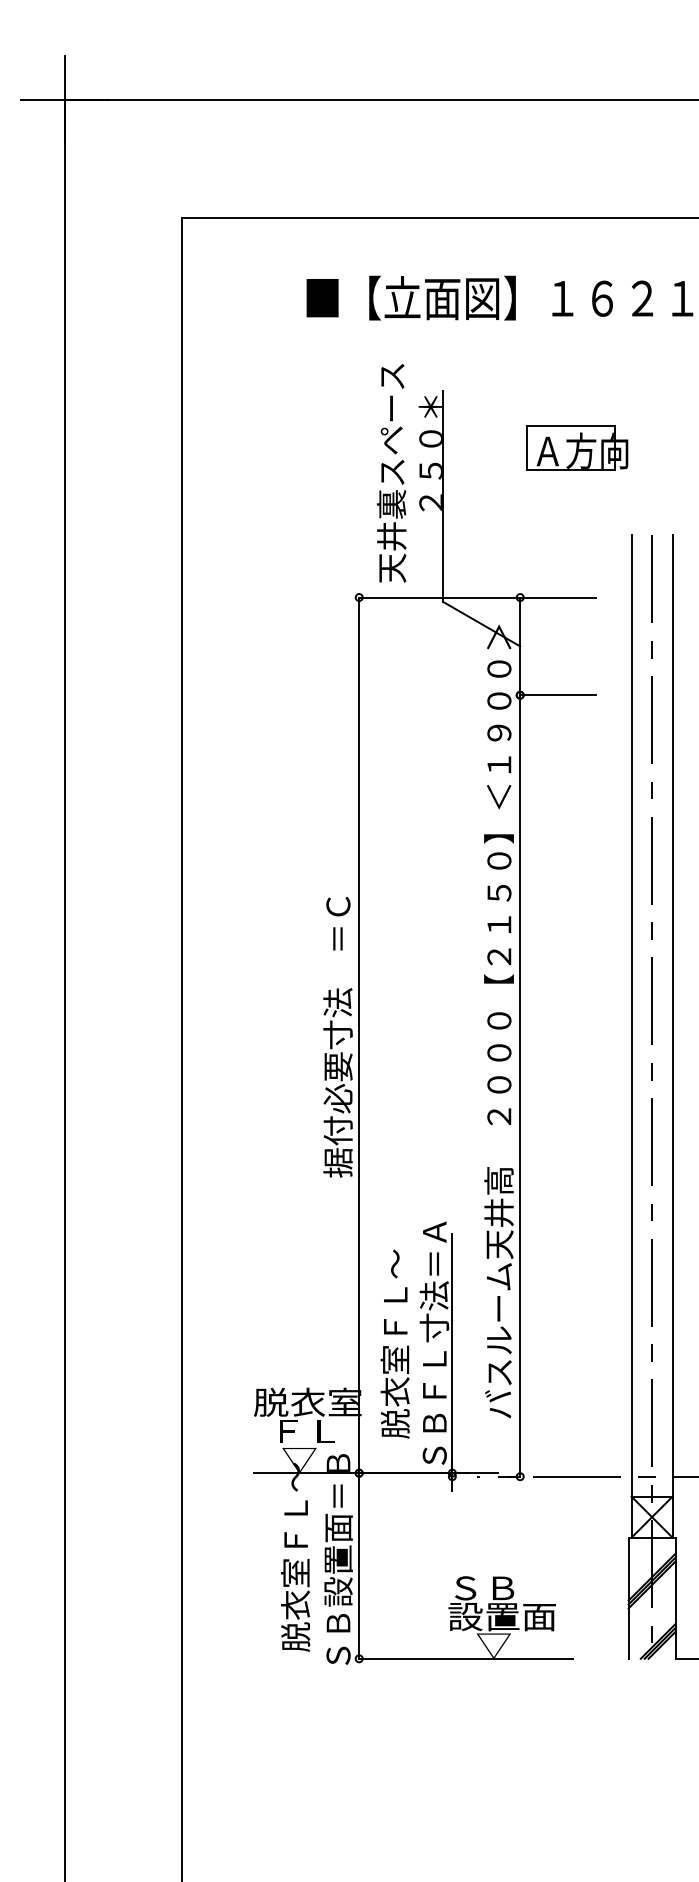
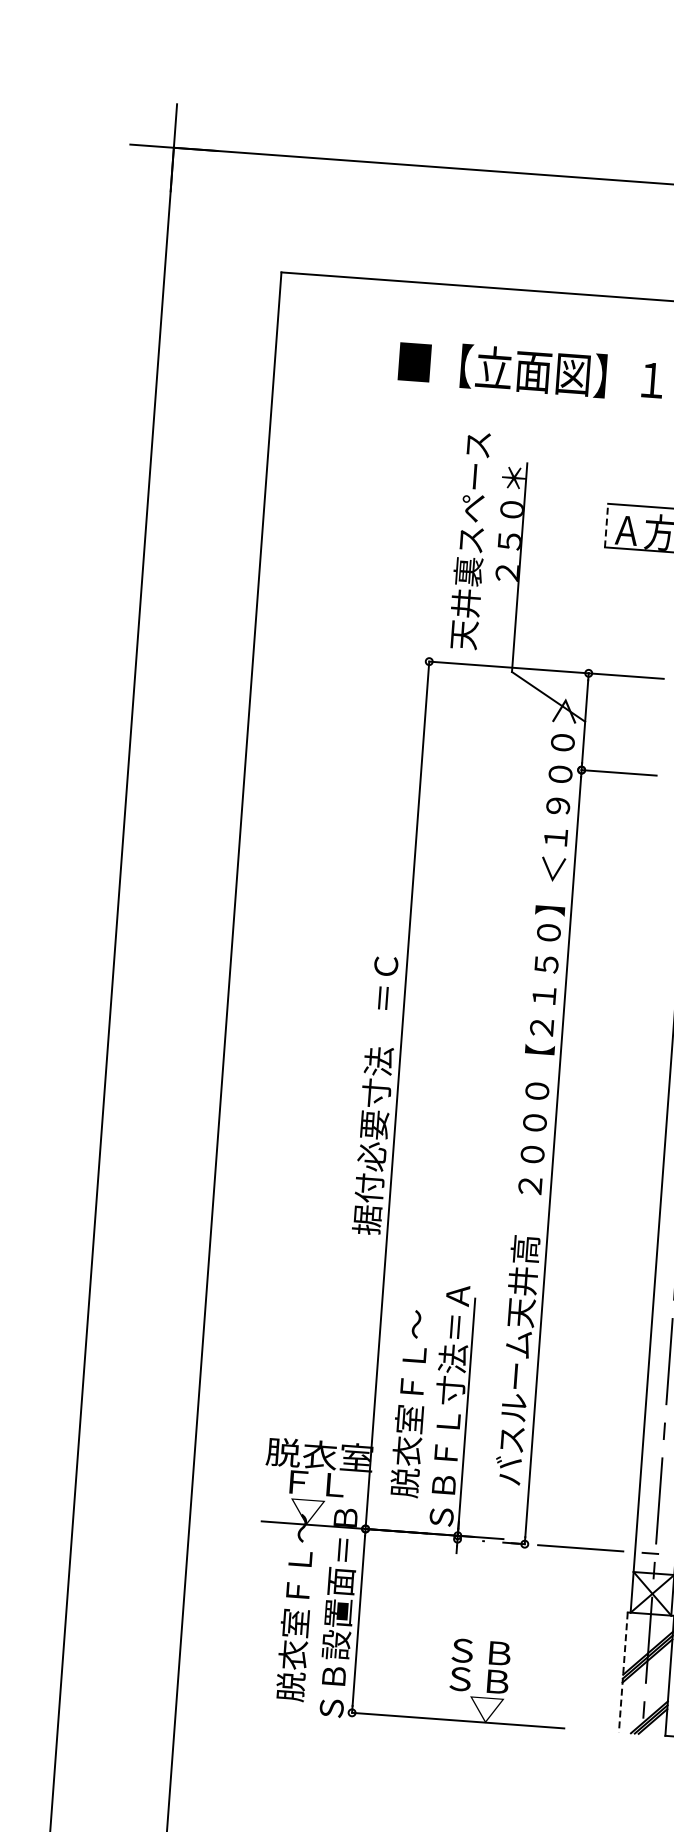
line: (527, 447) -> (606, 525), solid -> dashed
line: (628, 1598) -> (623, 1672), solid -> dashed
text: (501, 1617) -> (496, 1682), 設置面 -> ＳＢ

